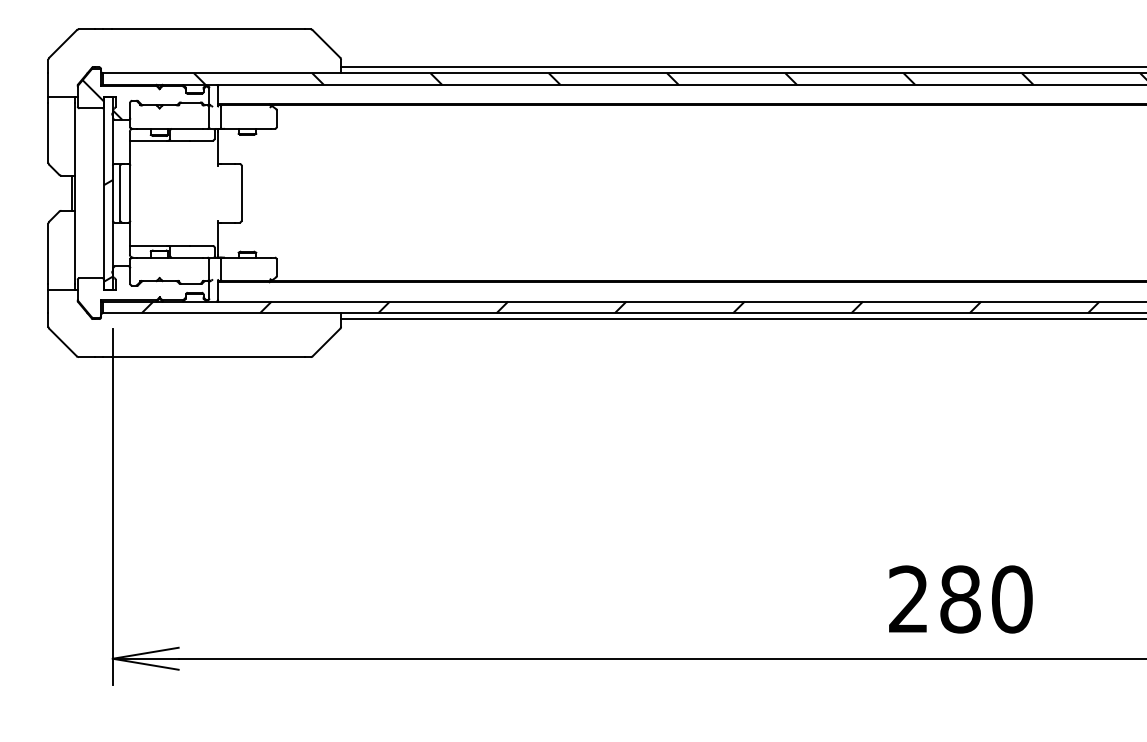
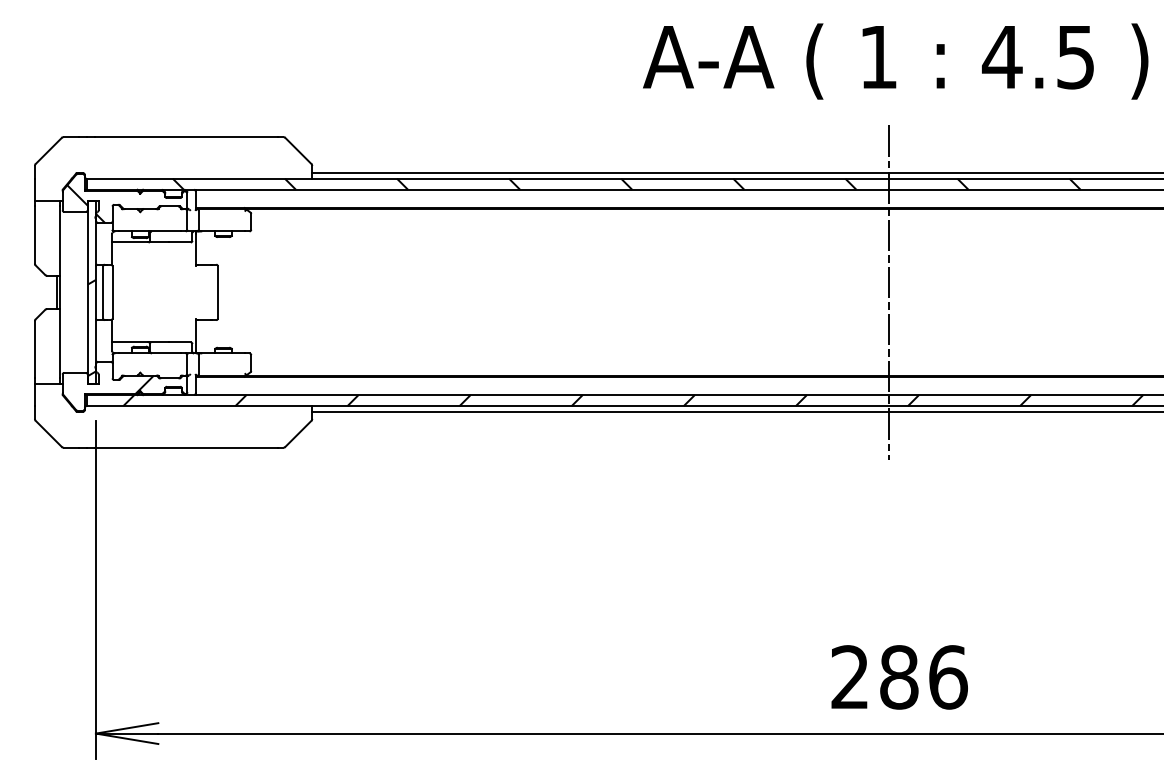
line: (950, 193) -> (889, 292), added
hatch: (164, 290) -> (144, 384), added
text: (1012, 599) -> (948, 677), 280 -> 286

